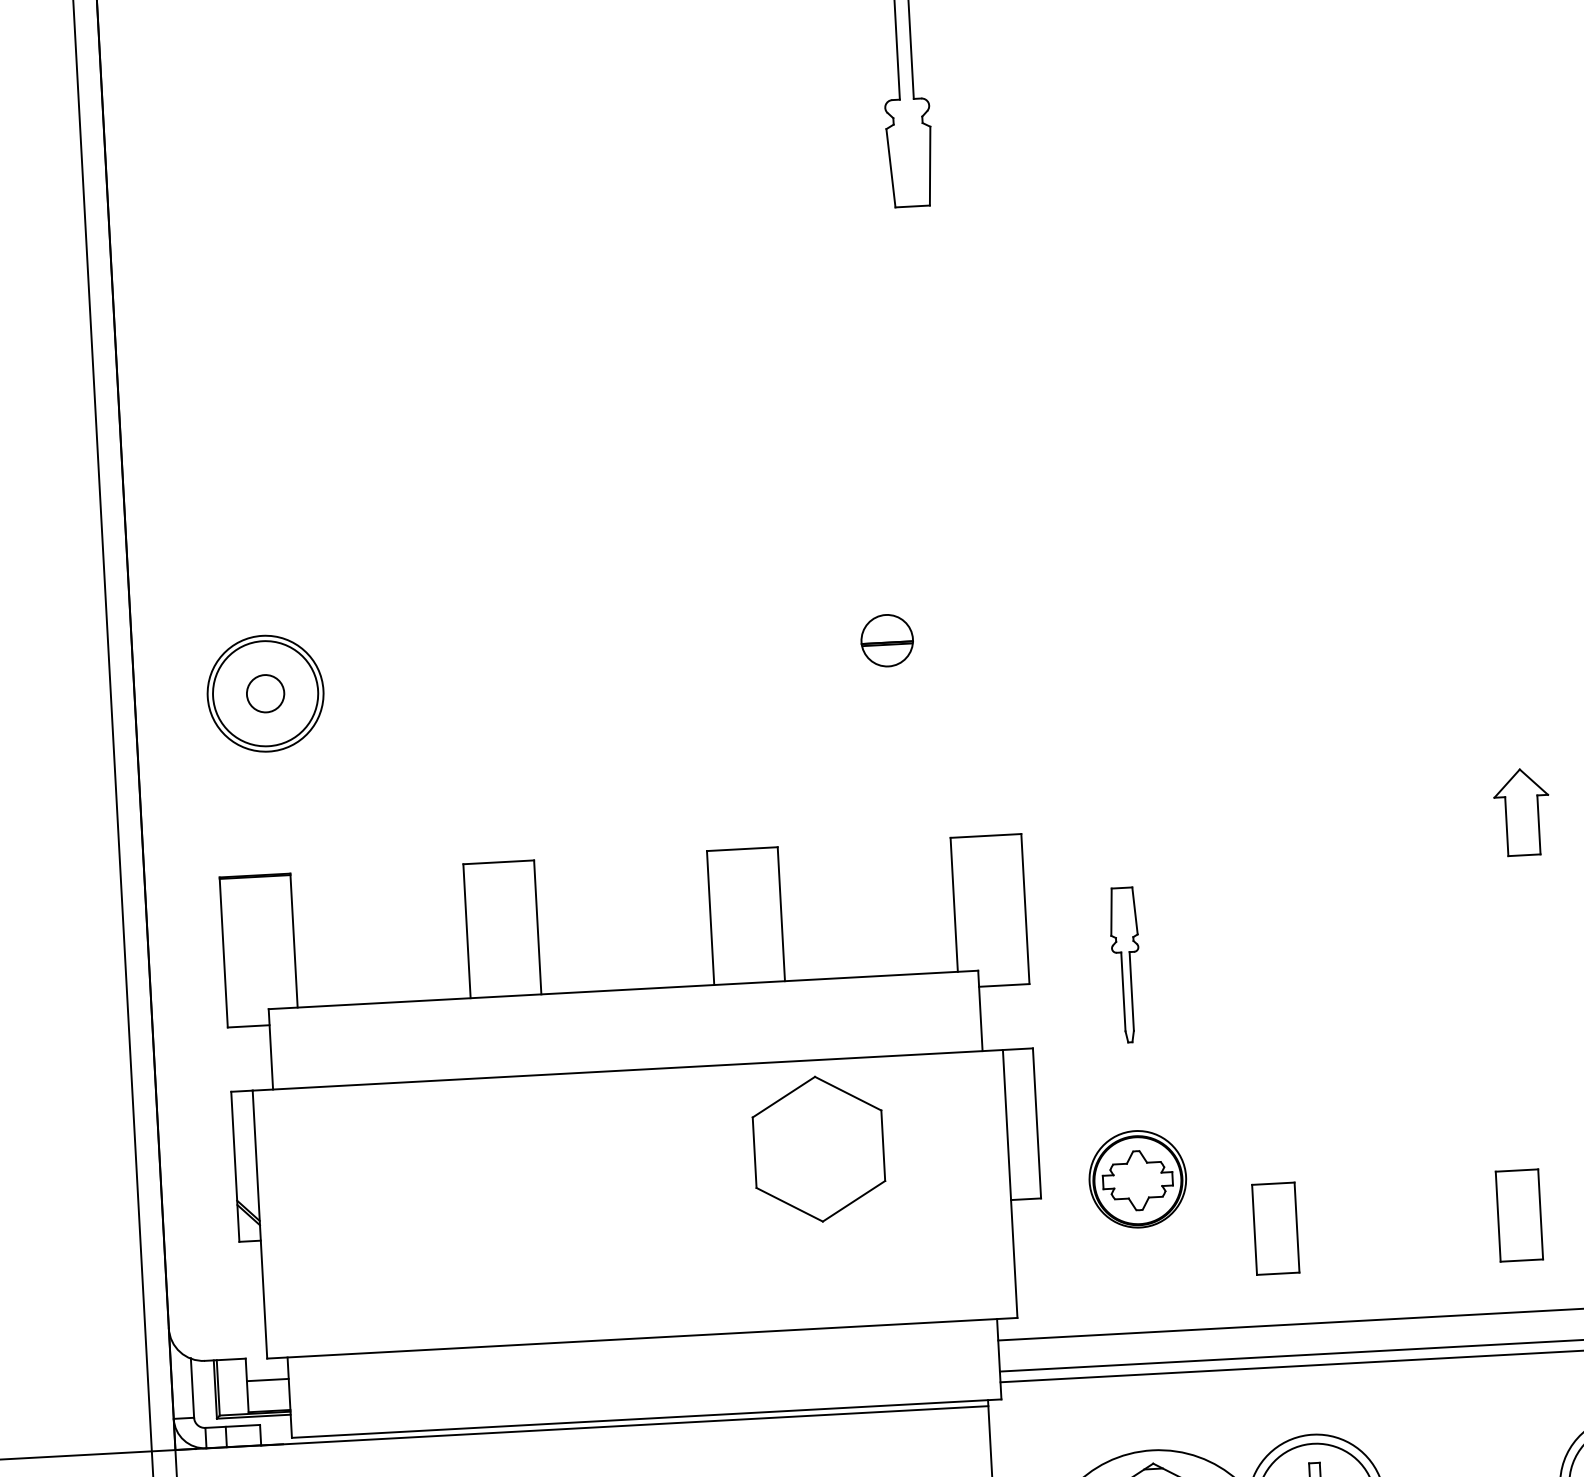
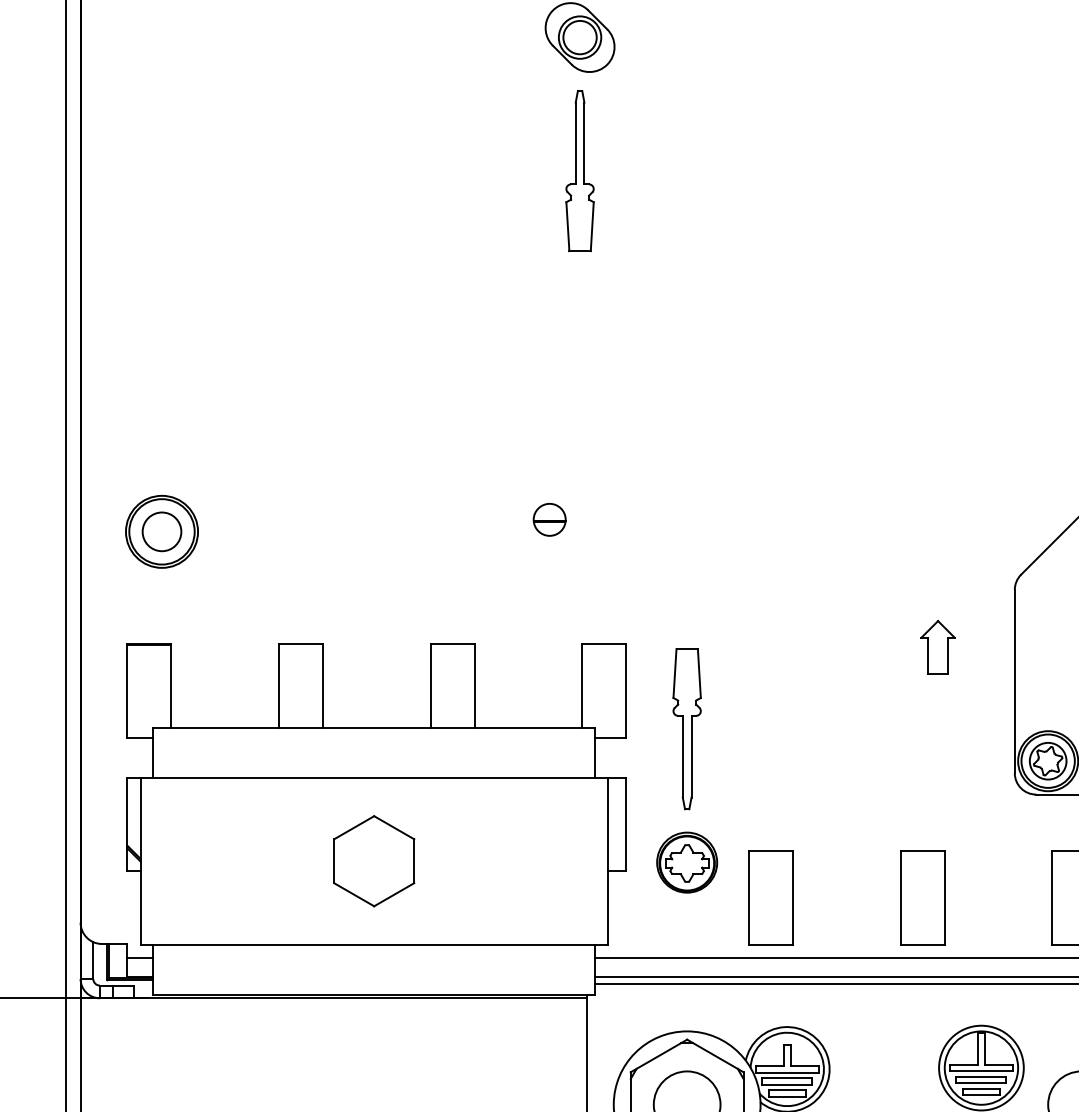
circle: (264, 693) -> (161, 531), size x1.67
part: (1125, 965) -> (686, 729), size x1.67
part: (819, 1149) -> (374, 861), moved
part: (1518, 1214) -> (922, 897), size x1.67
part: (1274, 1228) -> (770, 897), size x1.67

